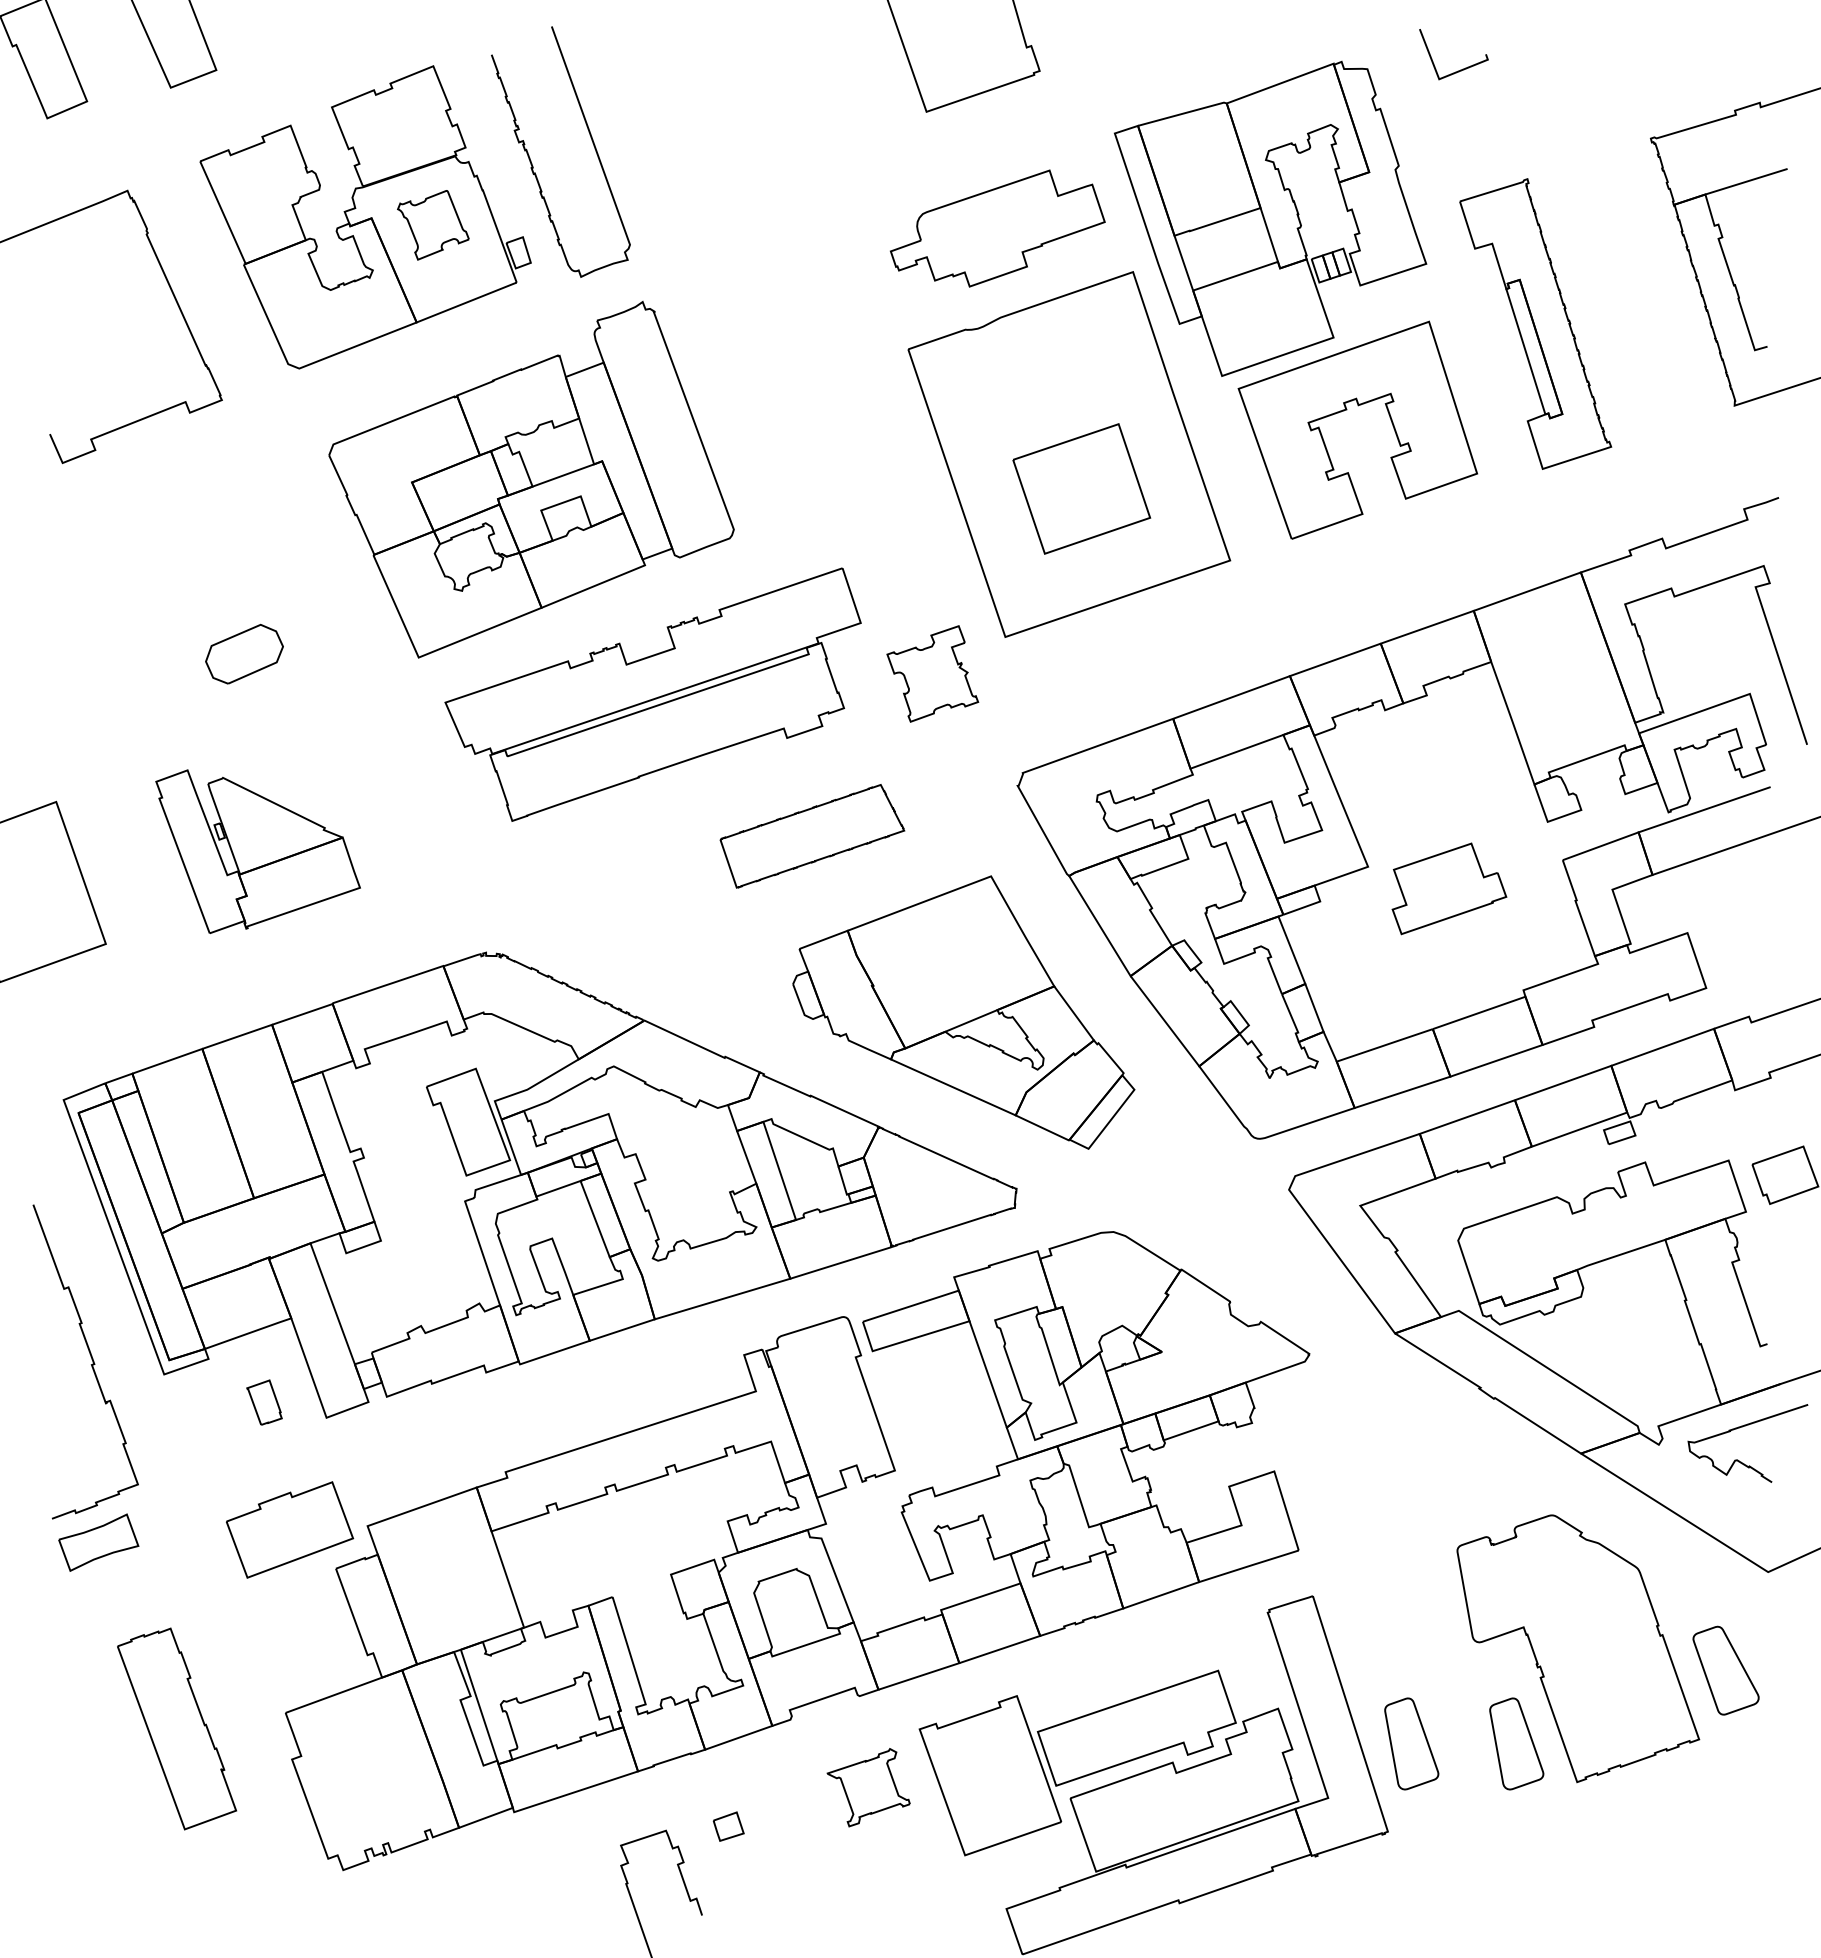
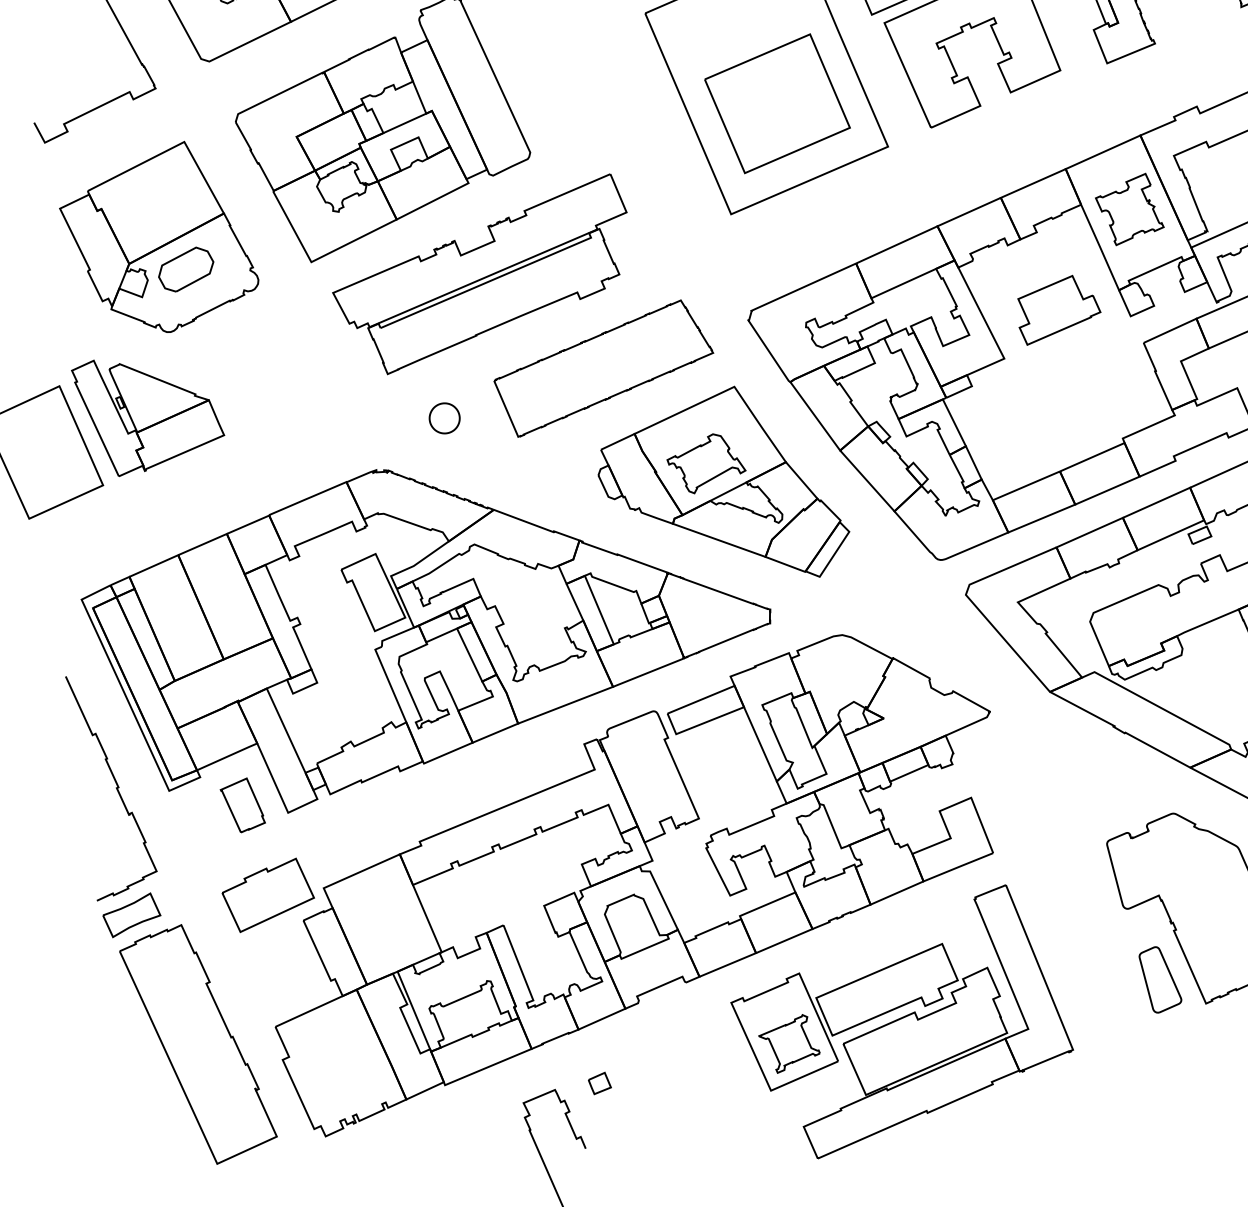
part: (1081, 488) -> (777, 103), size x1.43
part: (209, 607) -> (158, 238), added
part: (932, 673) -> (1129, 209), moved
part: (812, 835) -> (603, 367), size x1.67
part: (257, 851) -> (148, 414), moved
part: (586, 888) -> (444, 418), added
part: (1449, 888) -> (1059, 309), moved
part: (943, 979) -> (706, 463), added
part: (264, 1402) -> (242, 805), size x1.67
part: (176, 1728) -> (198, 1044), size x1.67
part: (1411, 1743) -> (1085, 985), removed
part: (868, 1787) -> (789, 1043), moved

